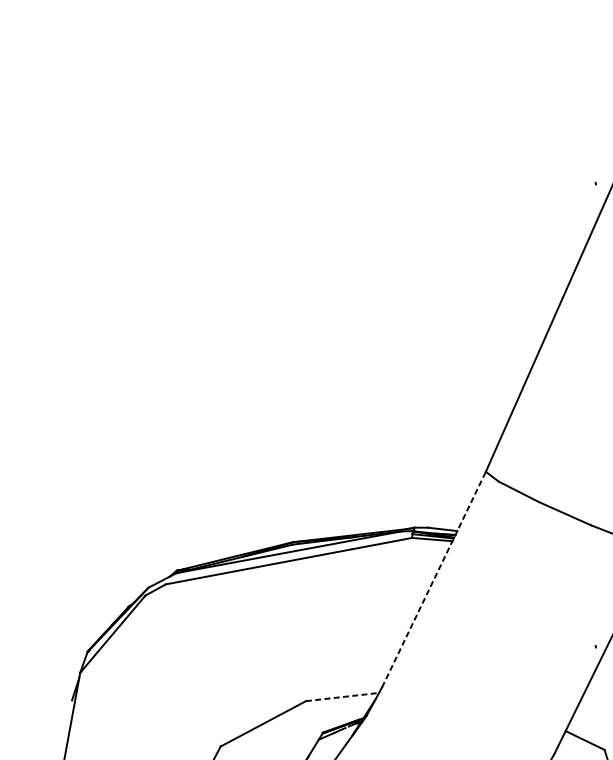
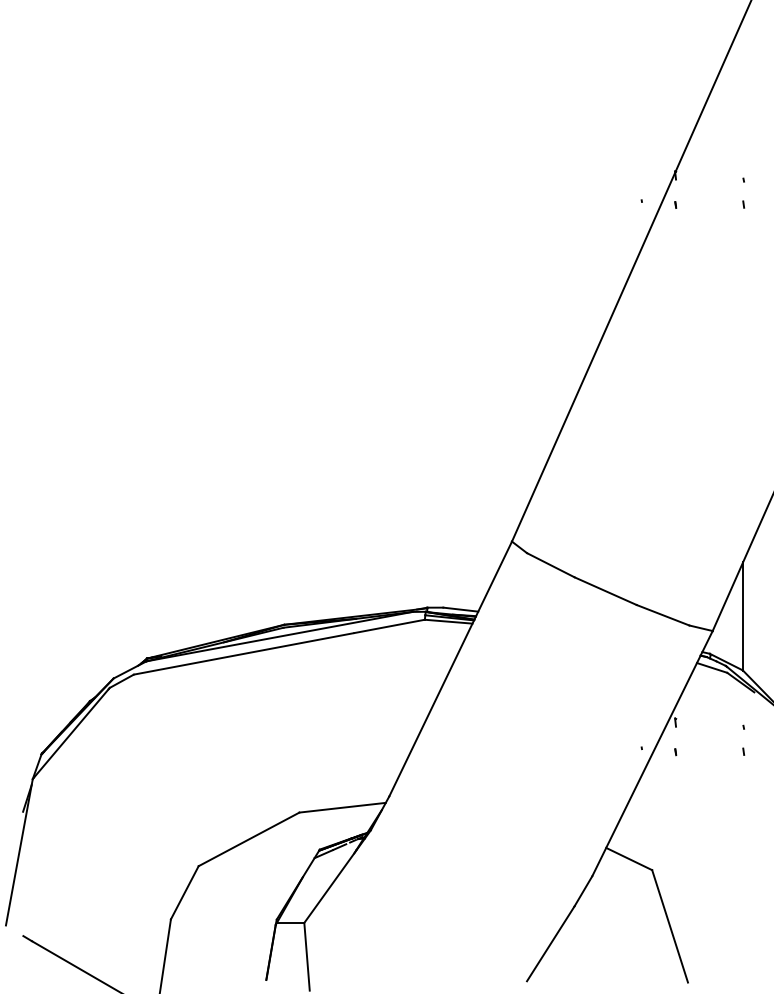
line: (433, 579) -> (450, 668), dashed -> solid
line: (343, 696) -> (343, 807), dashed -> solid

